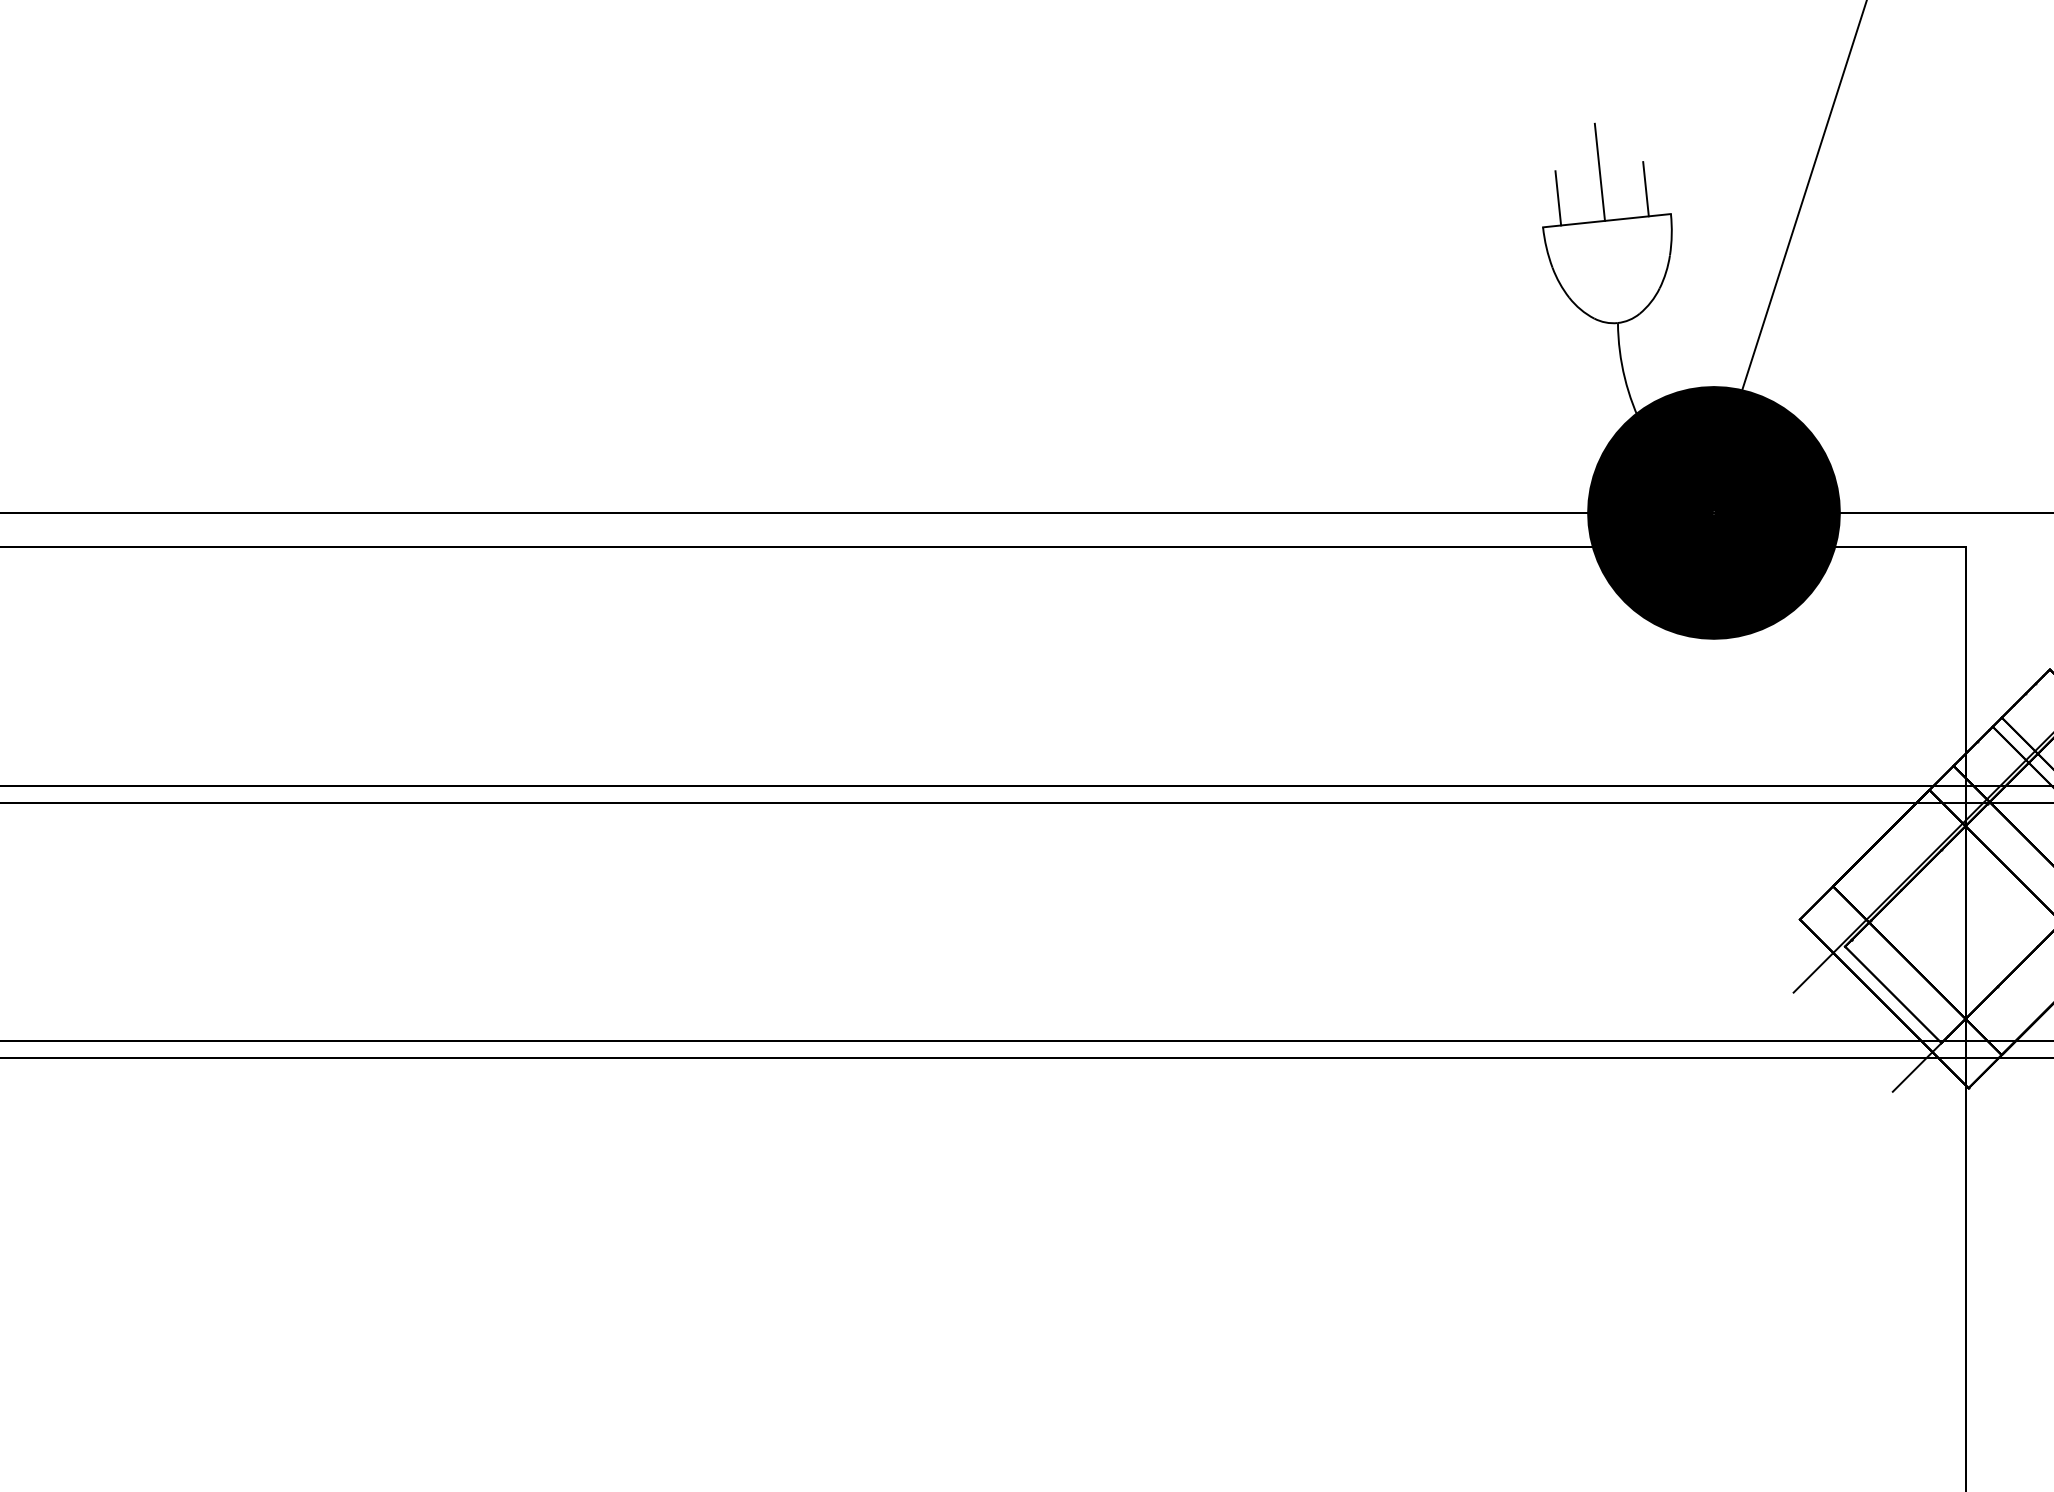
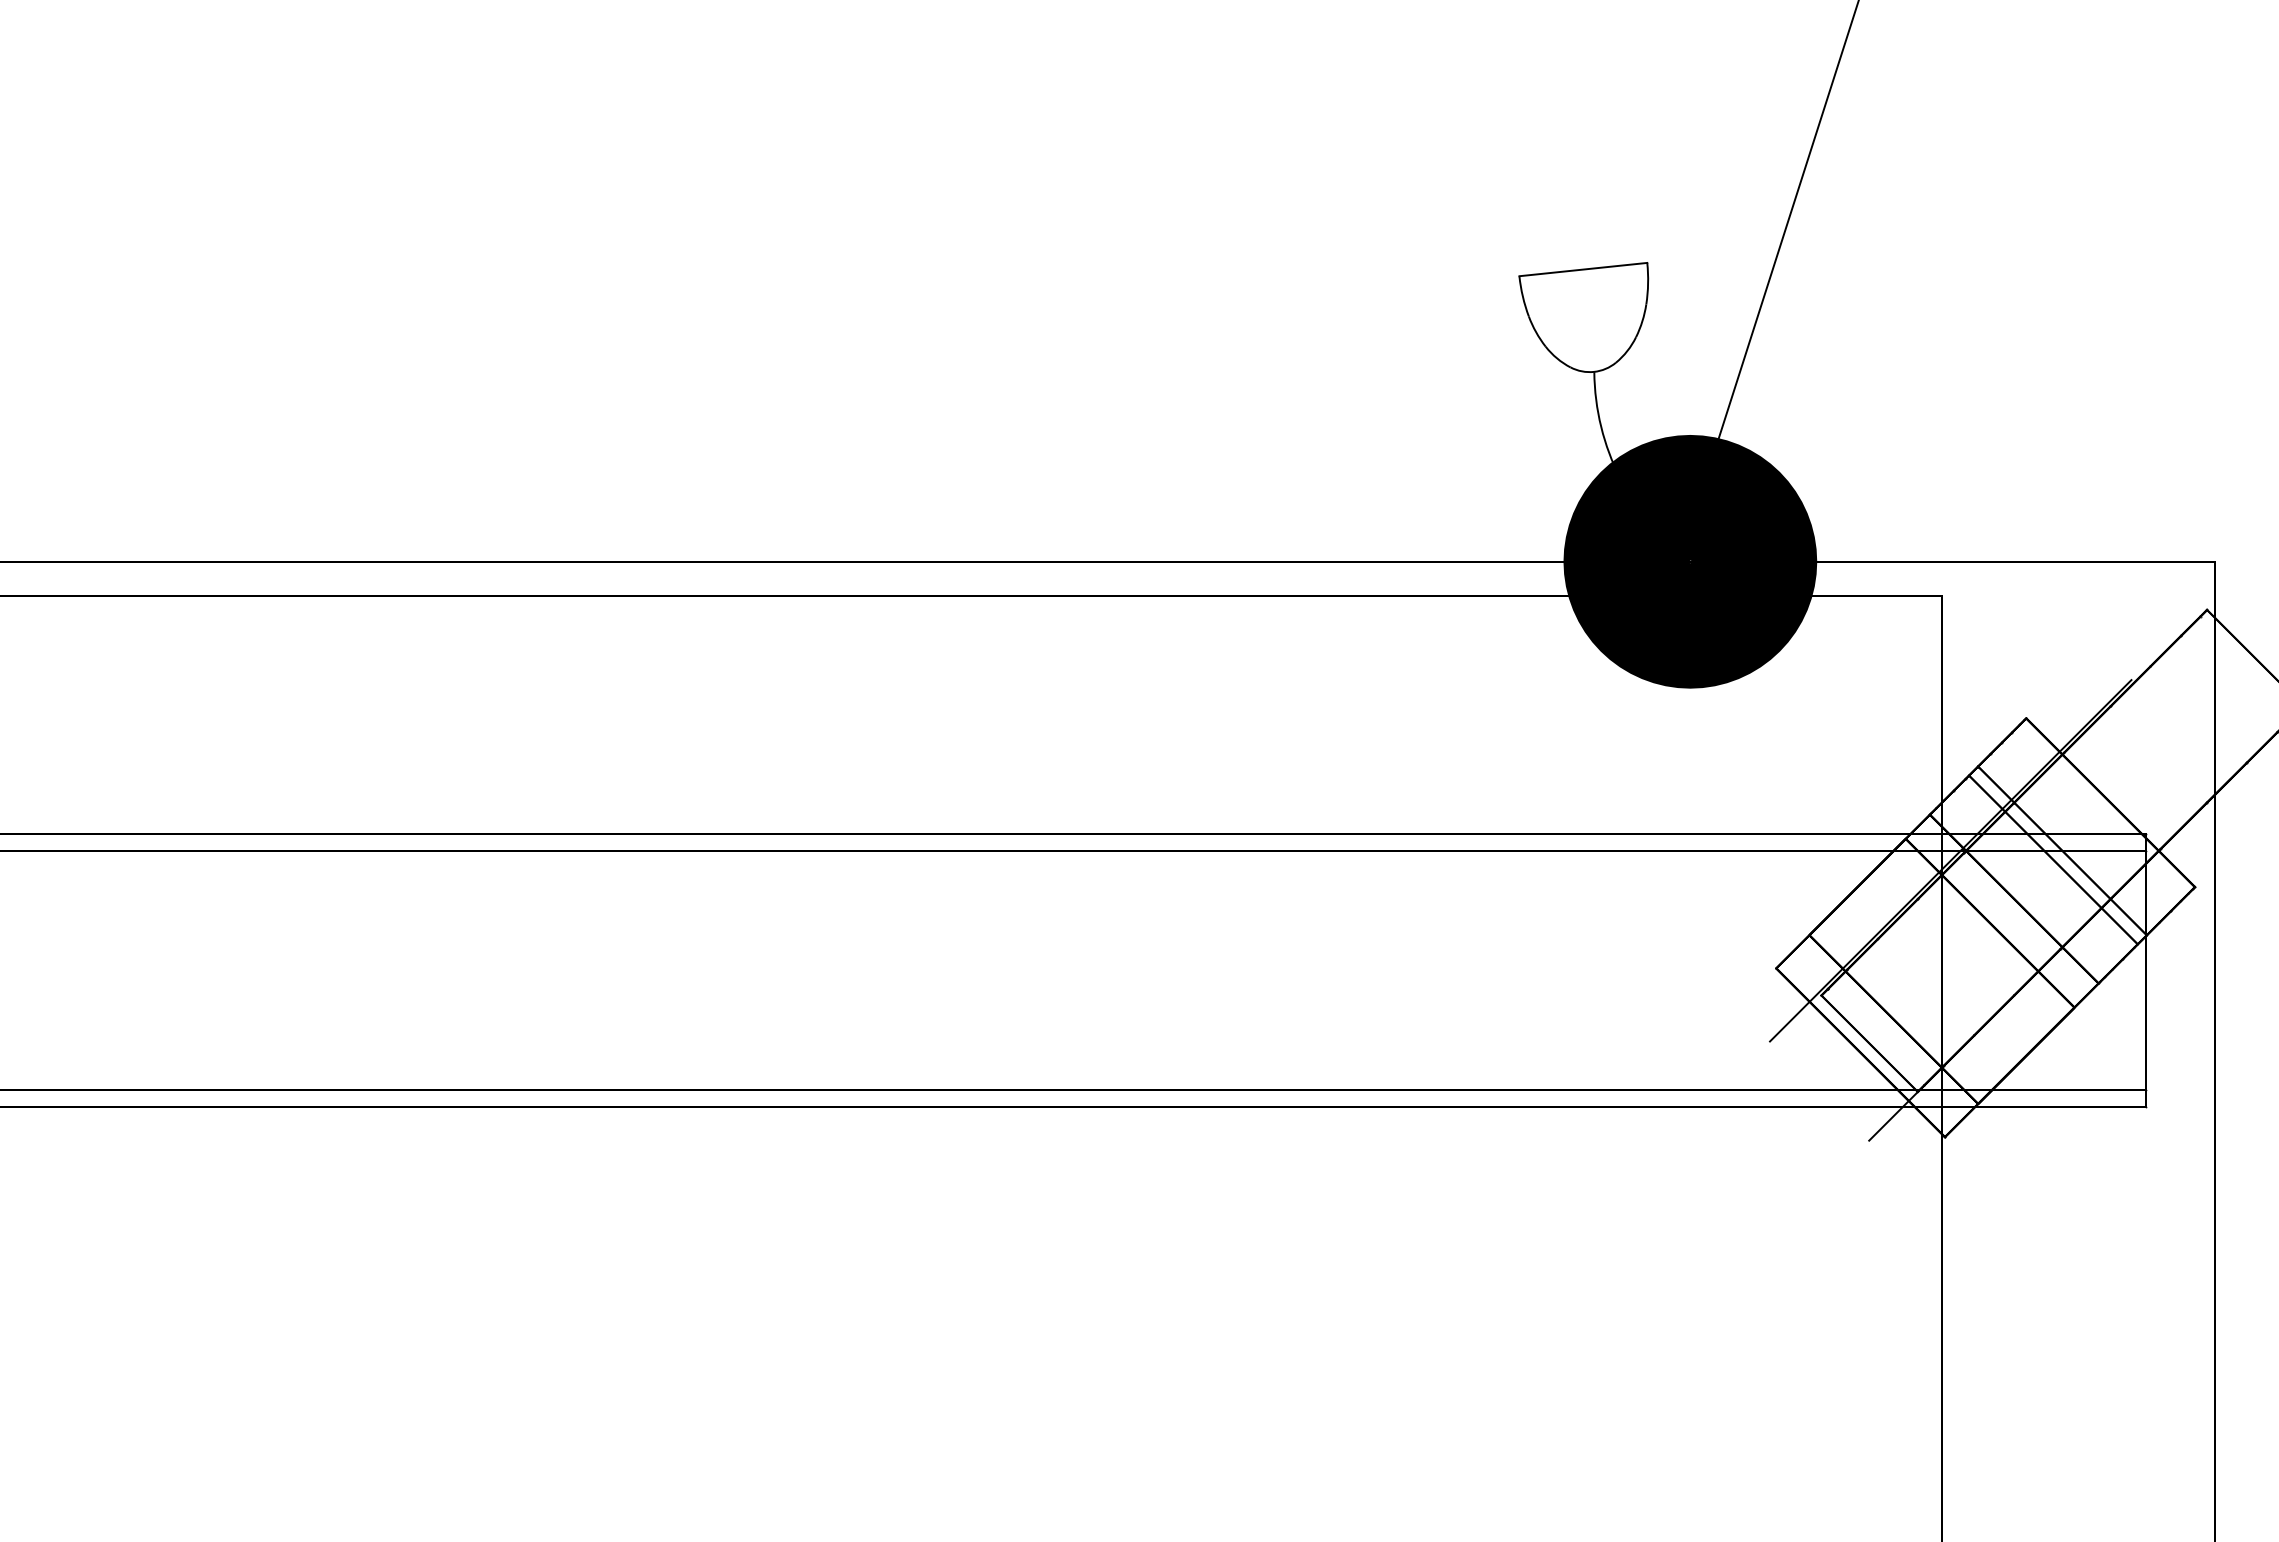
line: (1600, 171) -> (1576, 220), removed
line: (1646, 188) -> (1622, 237), removed
line: (1558, 198) -> (1534, 247), removed

